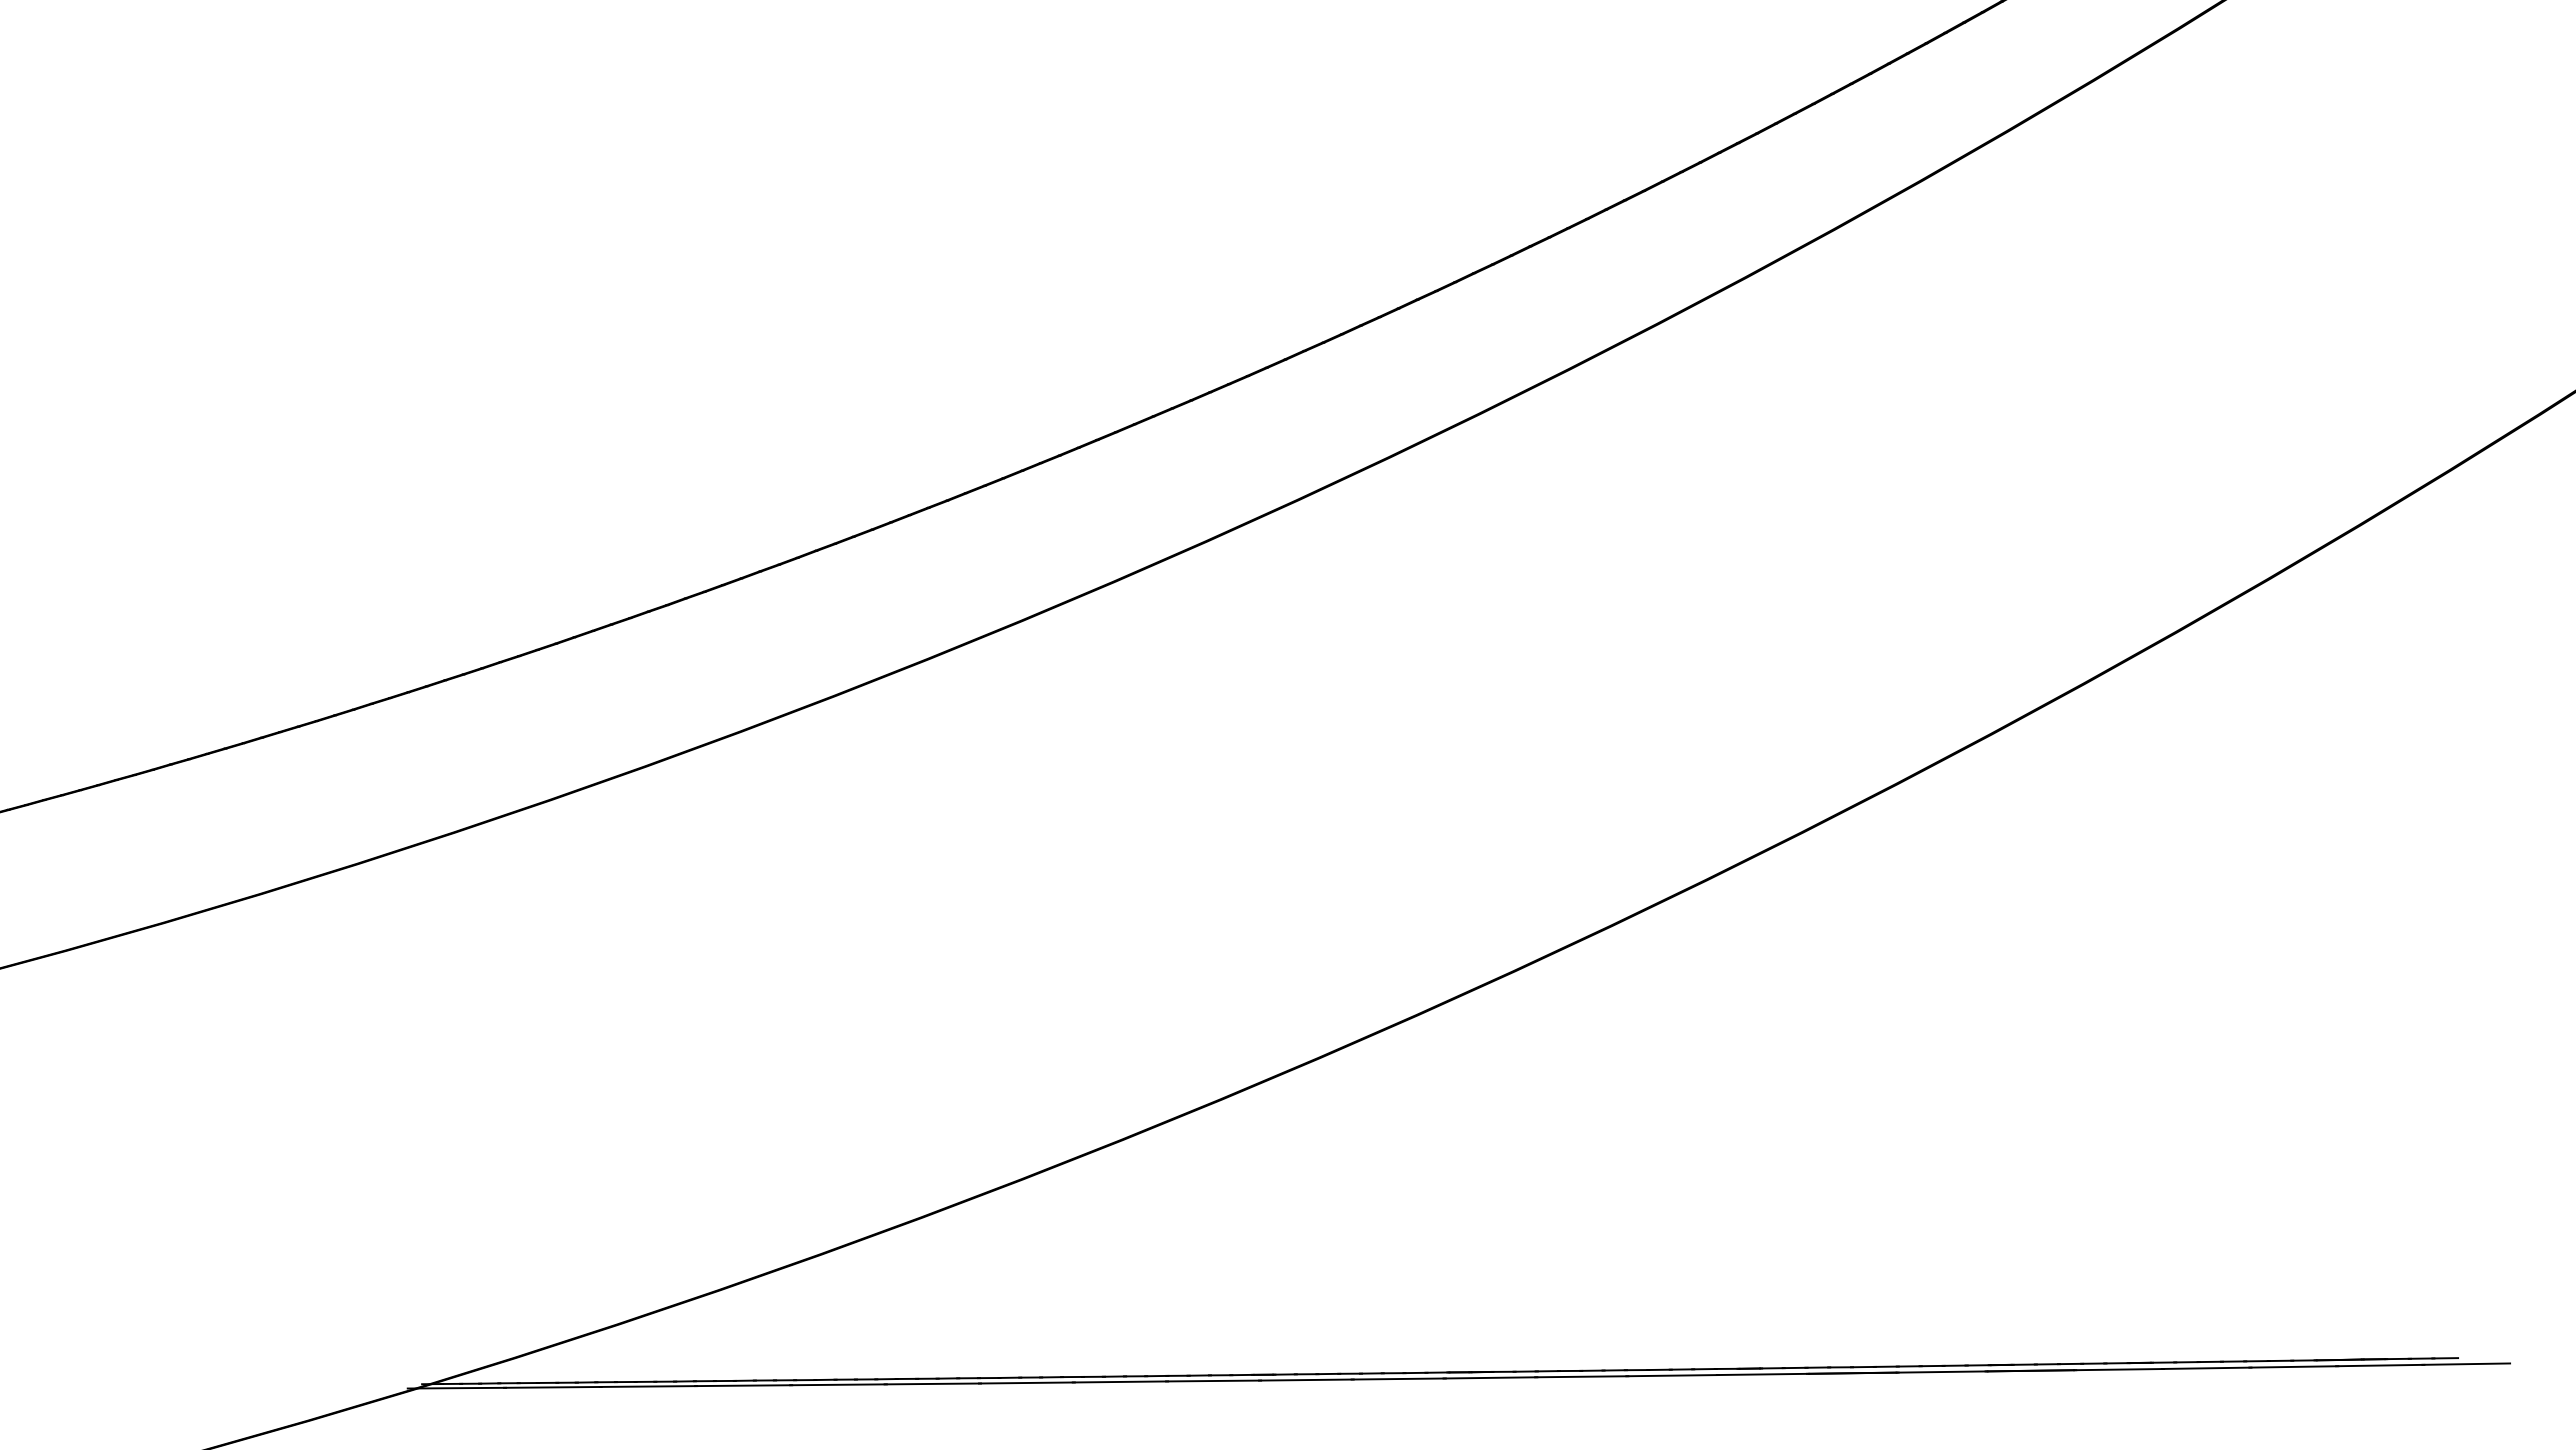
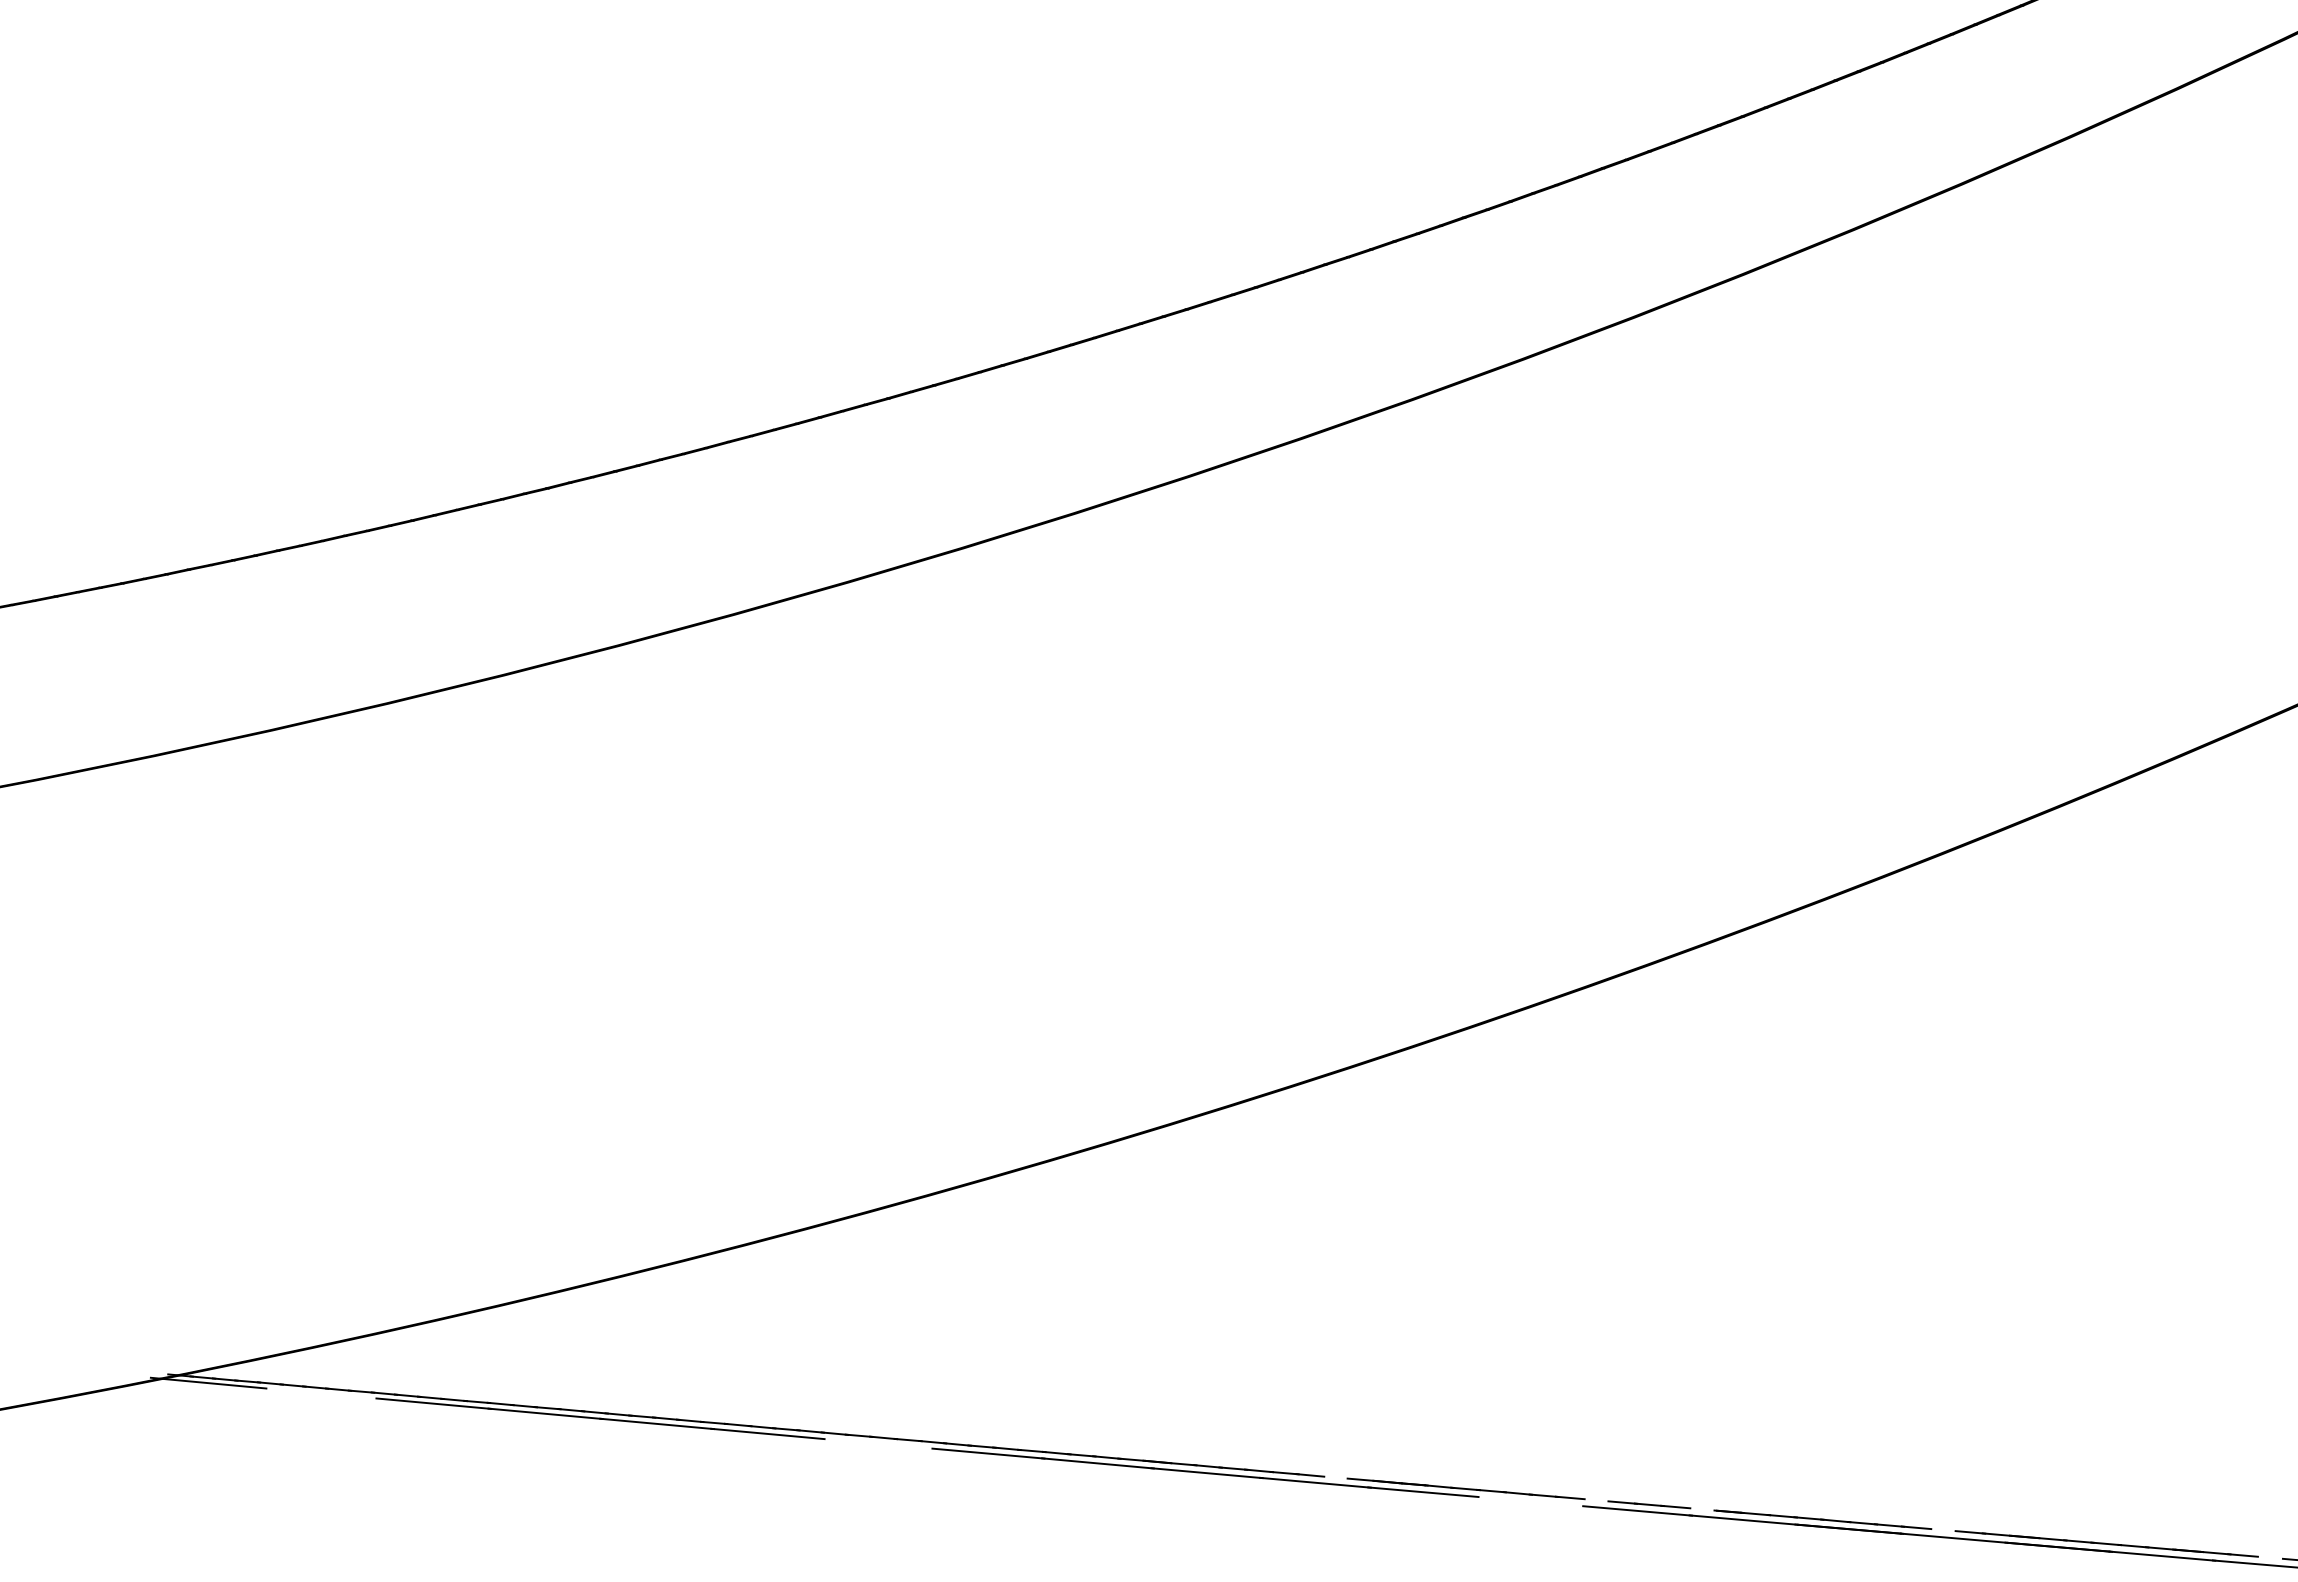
line: (2209, 1361) -> (2269, 1557), removed
line: (1931, 1365) -> (1942, 1529), removed
line: (1726, 1368) -> (1701, 1508), removed
line: (1636, 1370) -> (1595, 1500), removed
line: (1415, 1372) -> (1336, 1477), removed
line: (1581, 1376) -> (1530, 1501), removed
line: (1026, 1382) -> (878, 1443), removed
line: (552, 1386) -> (321, 1392), removed

